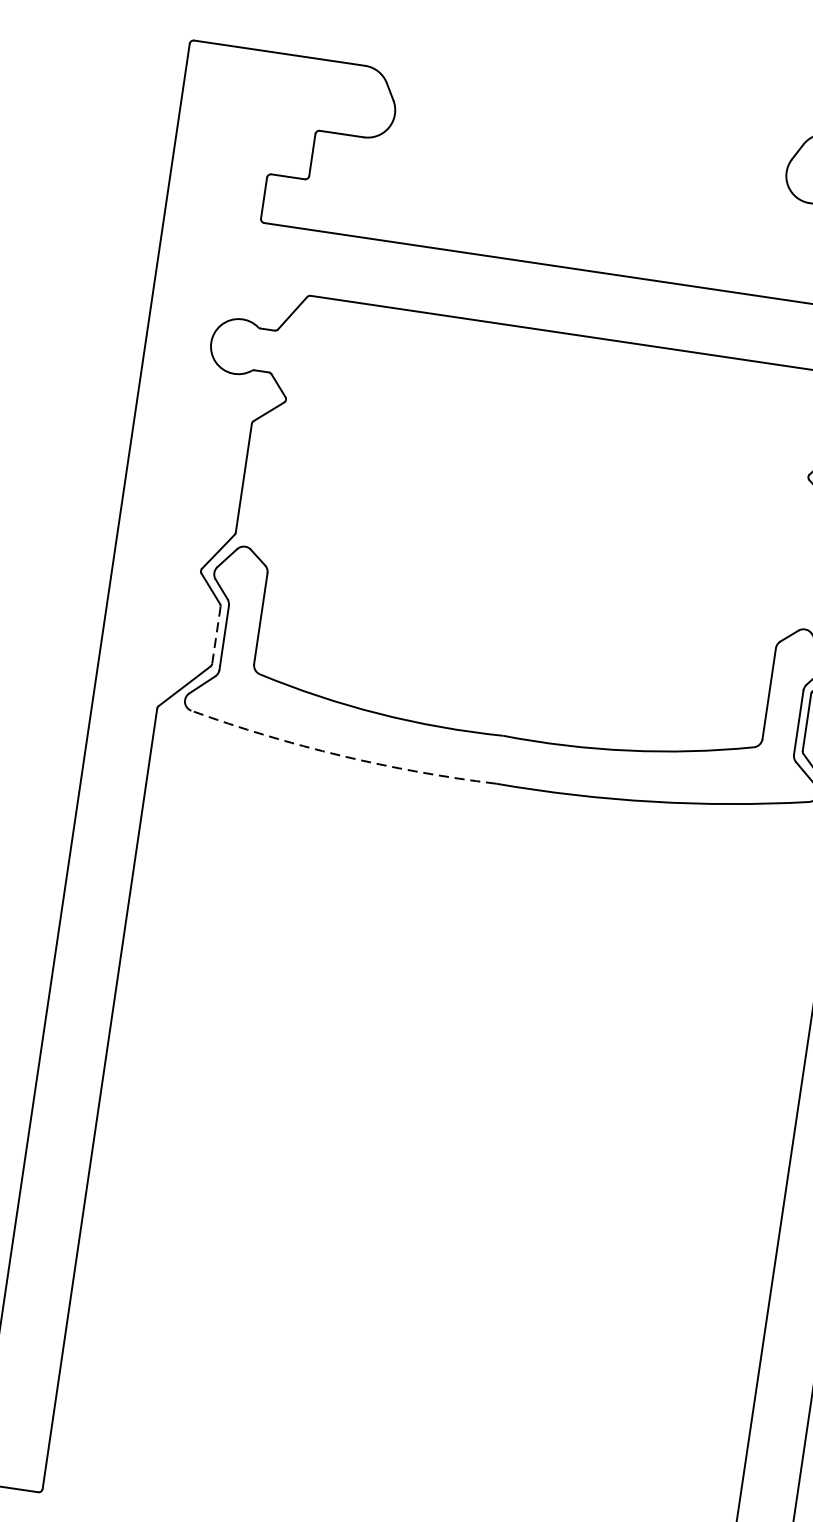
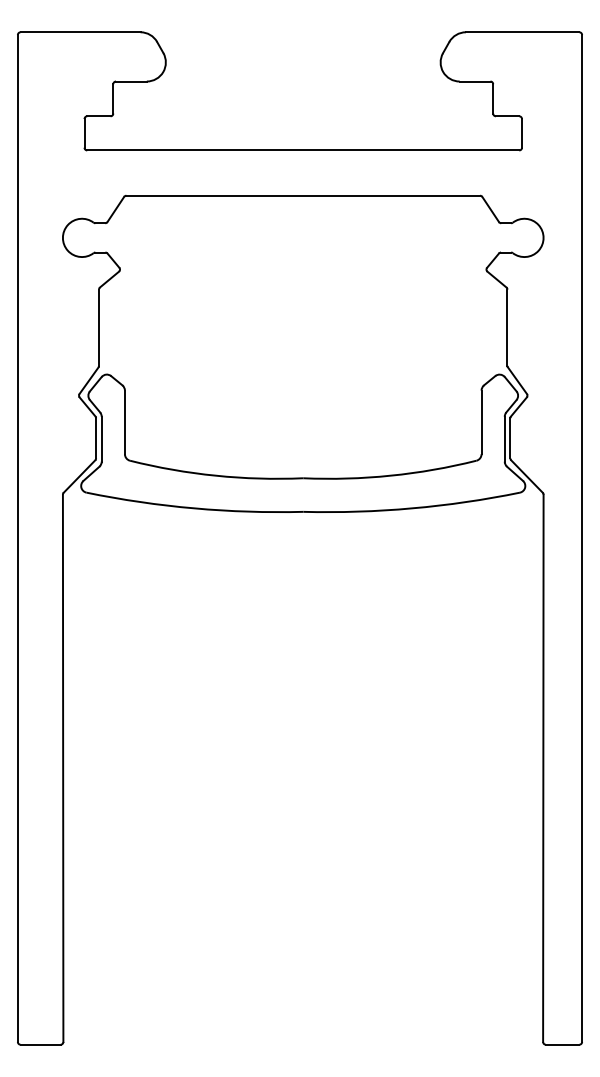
line: (216, 635) -> (96, 438), dashed -> solid
arc: (341, 756) -> (194, 508), dashed -> solid

